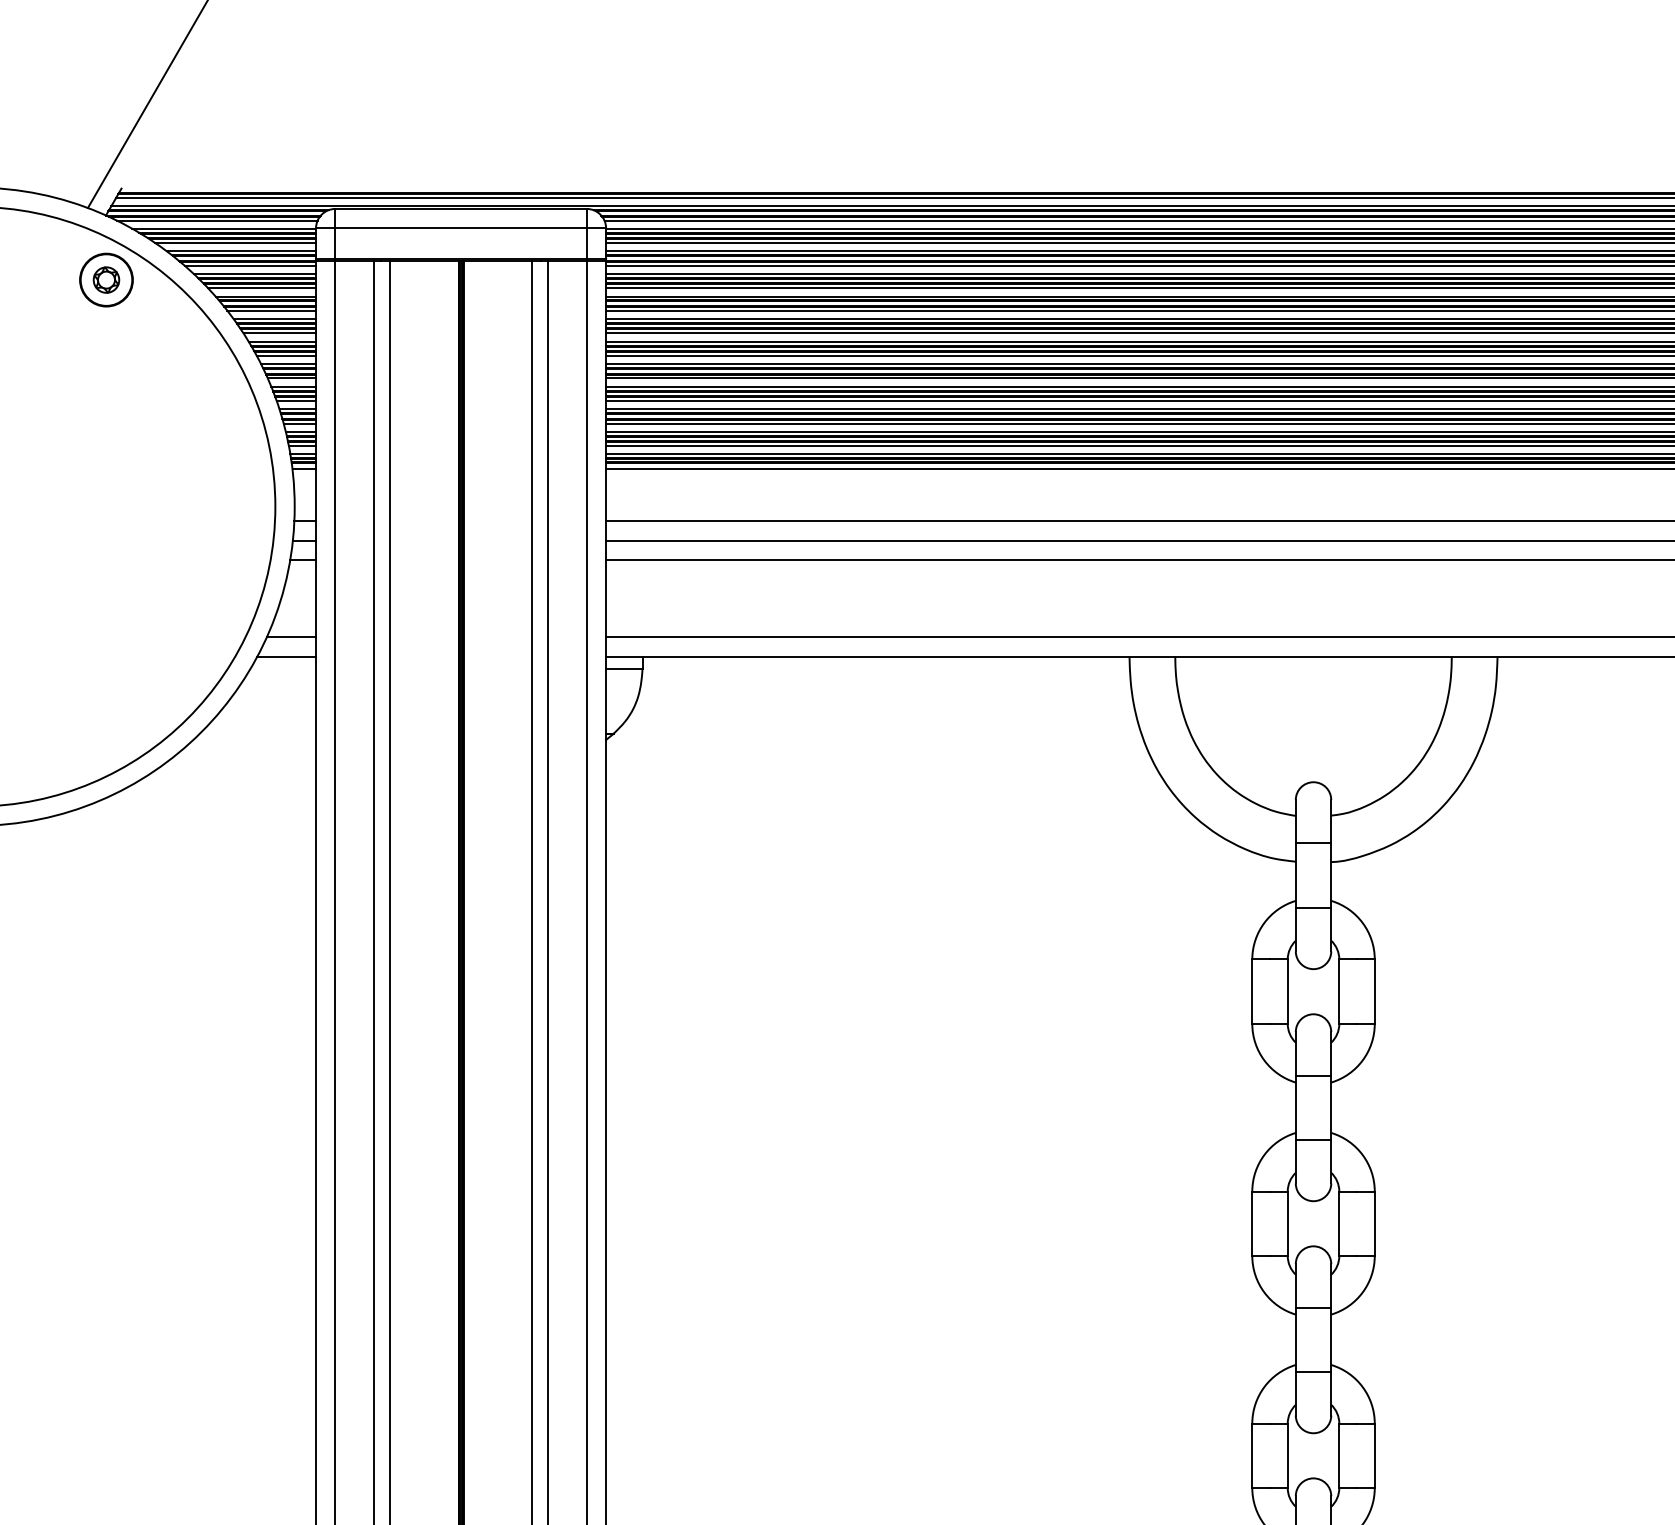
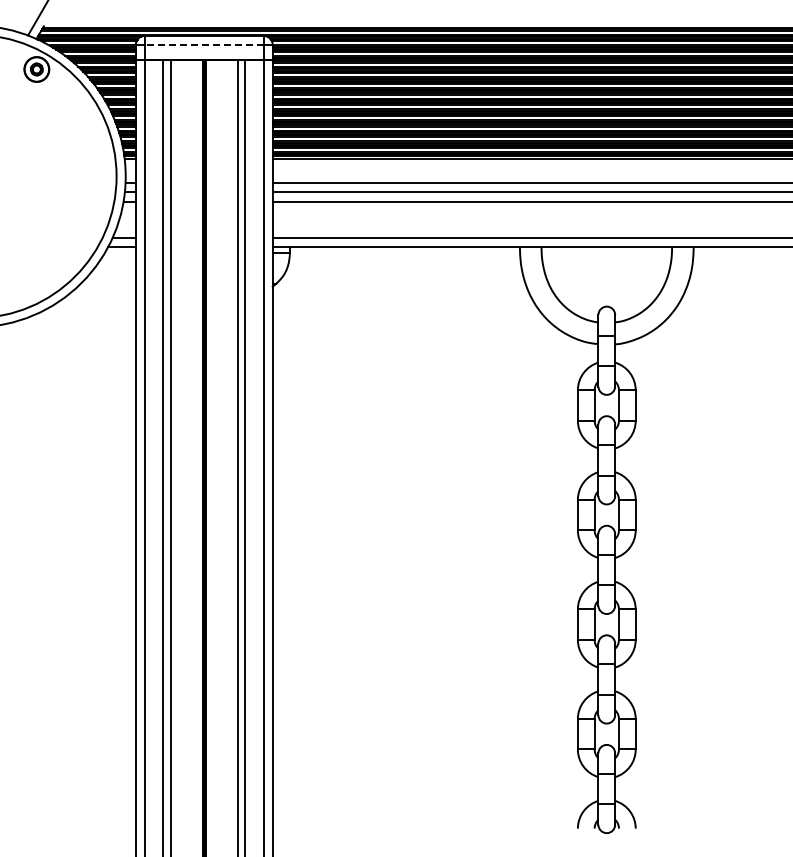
line: (459, 229) -> (203, 45), solid -> dashed

